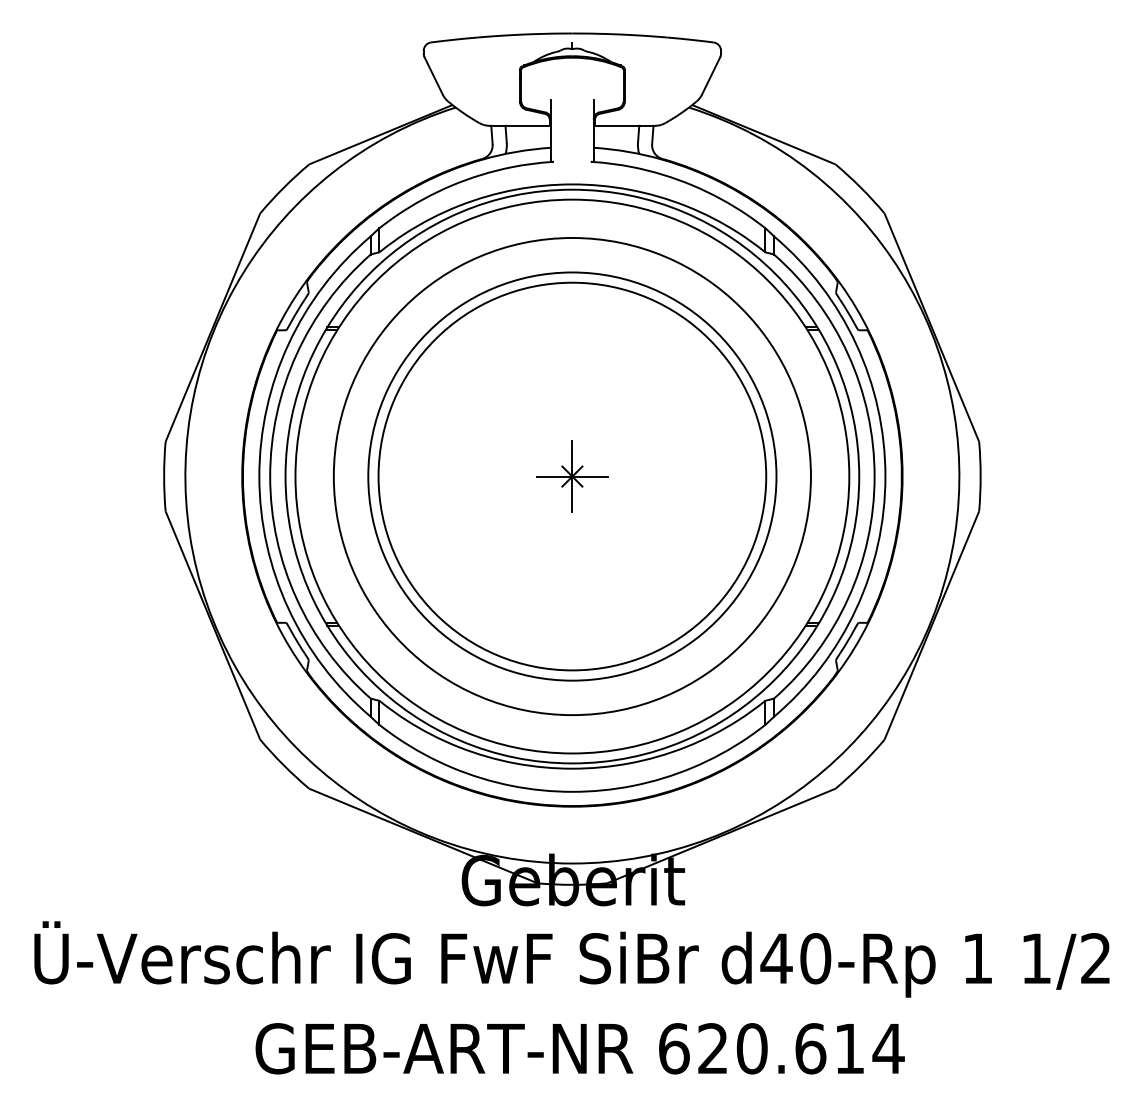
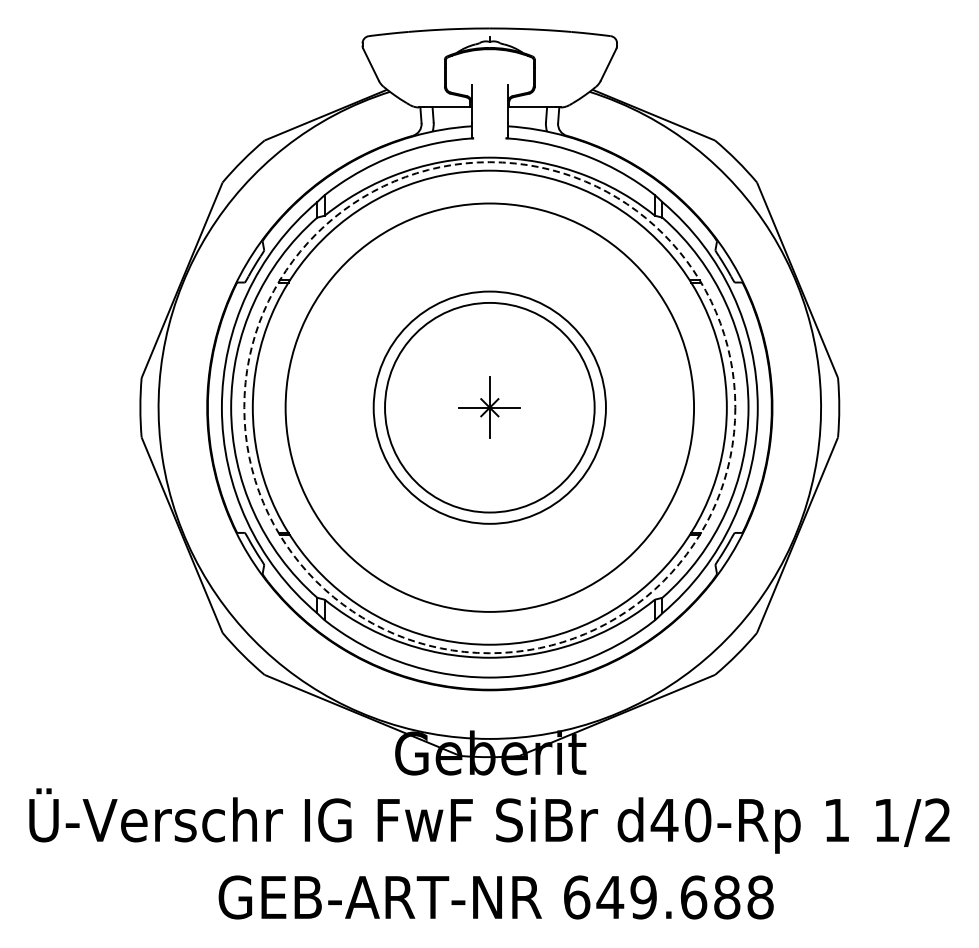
circle: (572, 476) -> (489, 407), size x0.6
circle: (572, 476) -> (489, 407), size x0.7
circle: (572, 476) -> (489, 407), solid -> dashed
text: (800, 1048) -> (685, 897), 620.614 -> 649.688

